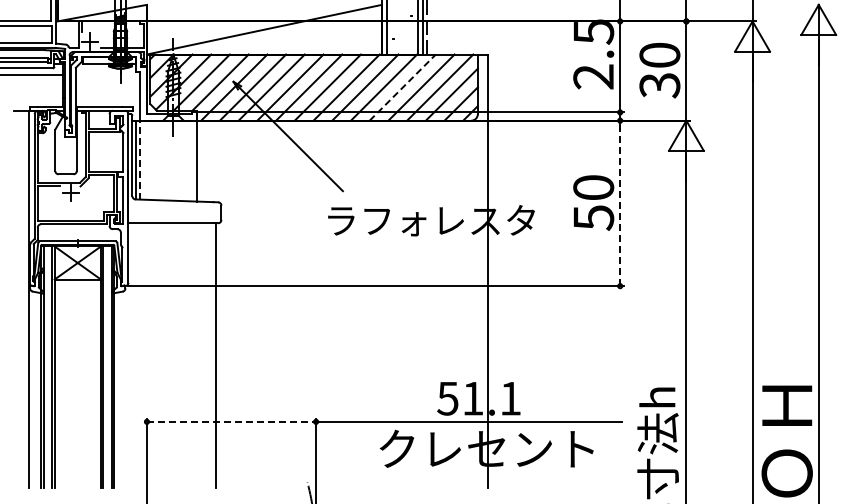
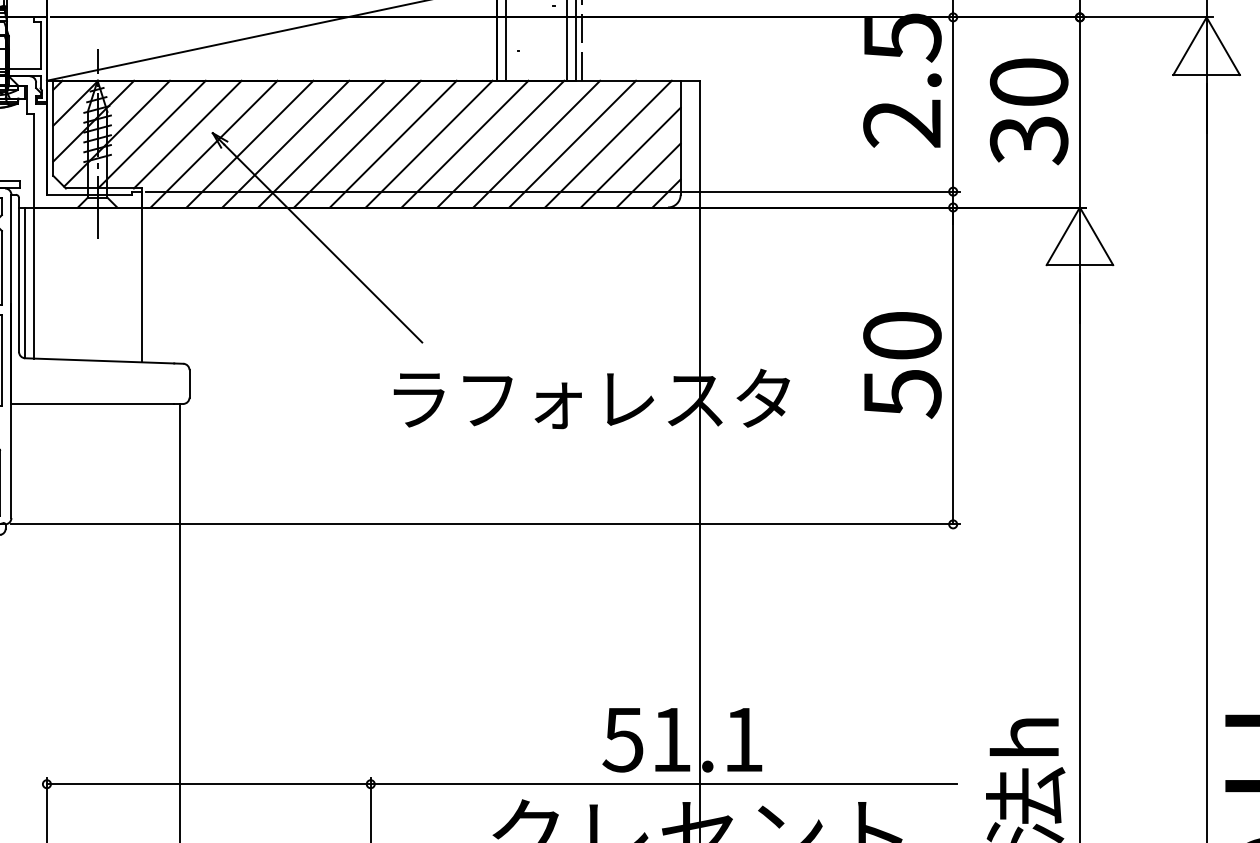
line: (402, 87) -> (536, 143), dashed -> solid
line: (140, 159) -> (34, 281), dashed -> solid
line: (620, 203) -> (953, 366), dashed -> solid
line: (231, 421) -> (208, 783), dashed -> solid

